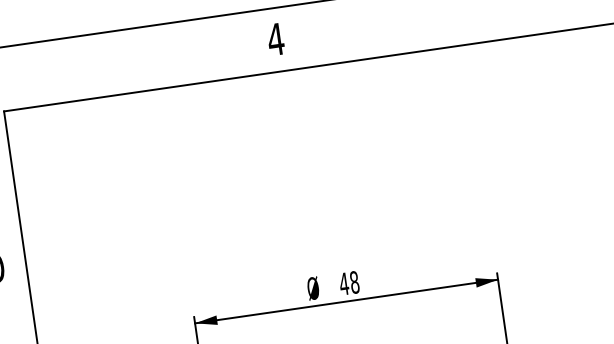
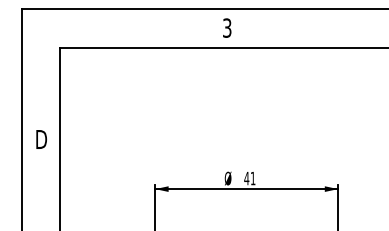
text: (274, 38) -> (226, 27), 4 -> 3
text: (353, 282) -> (252, 178), 48 -> 41

